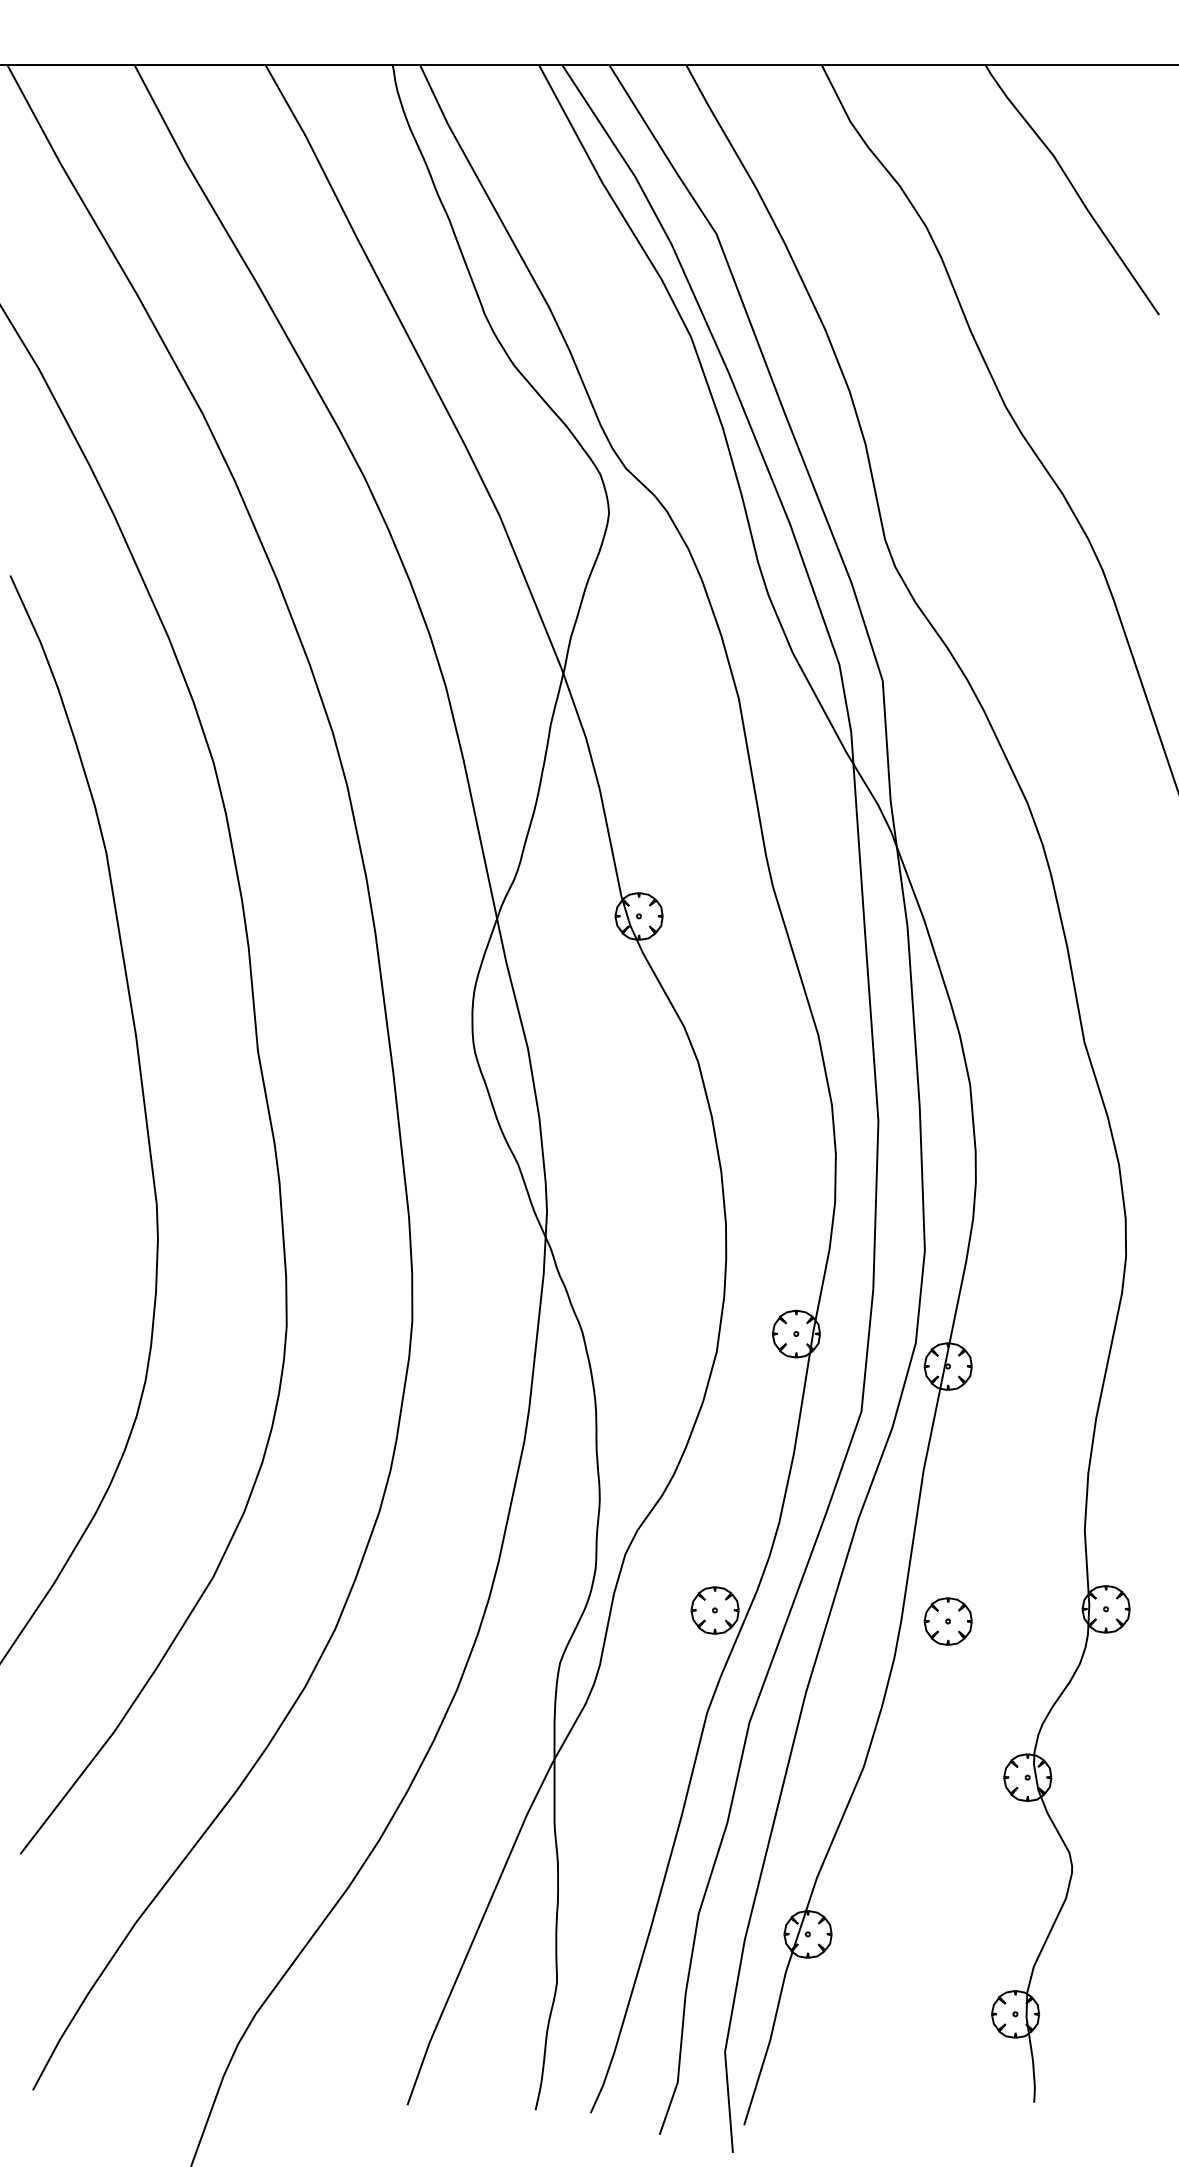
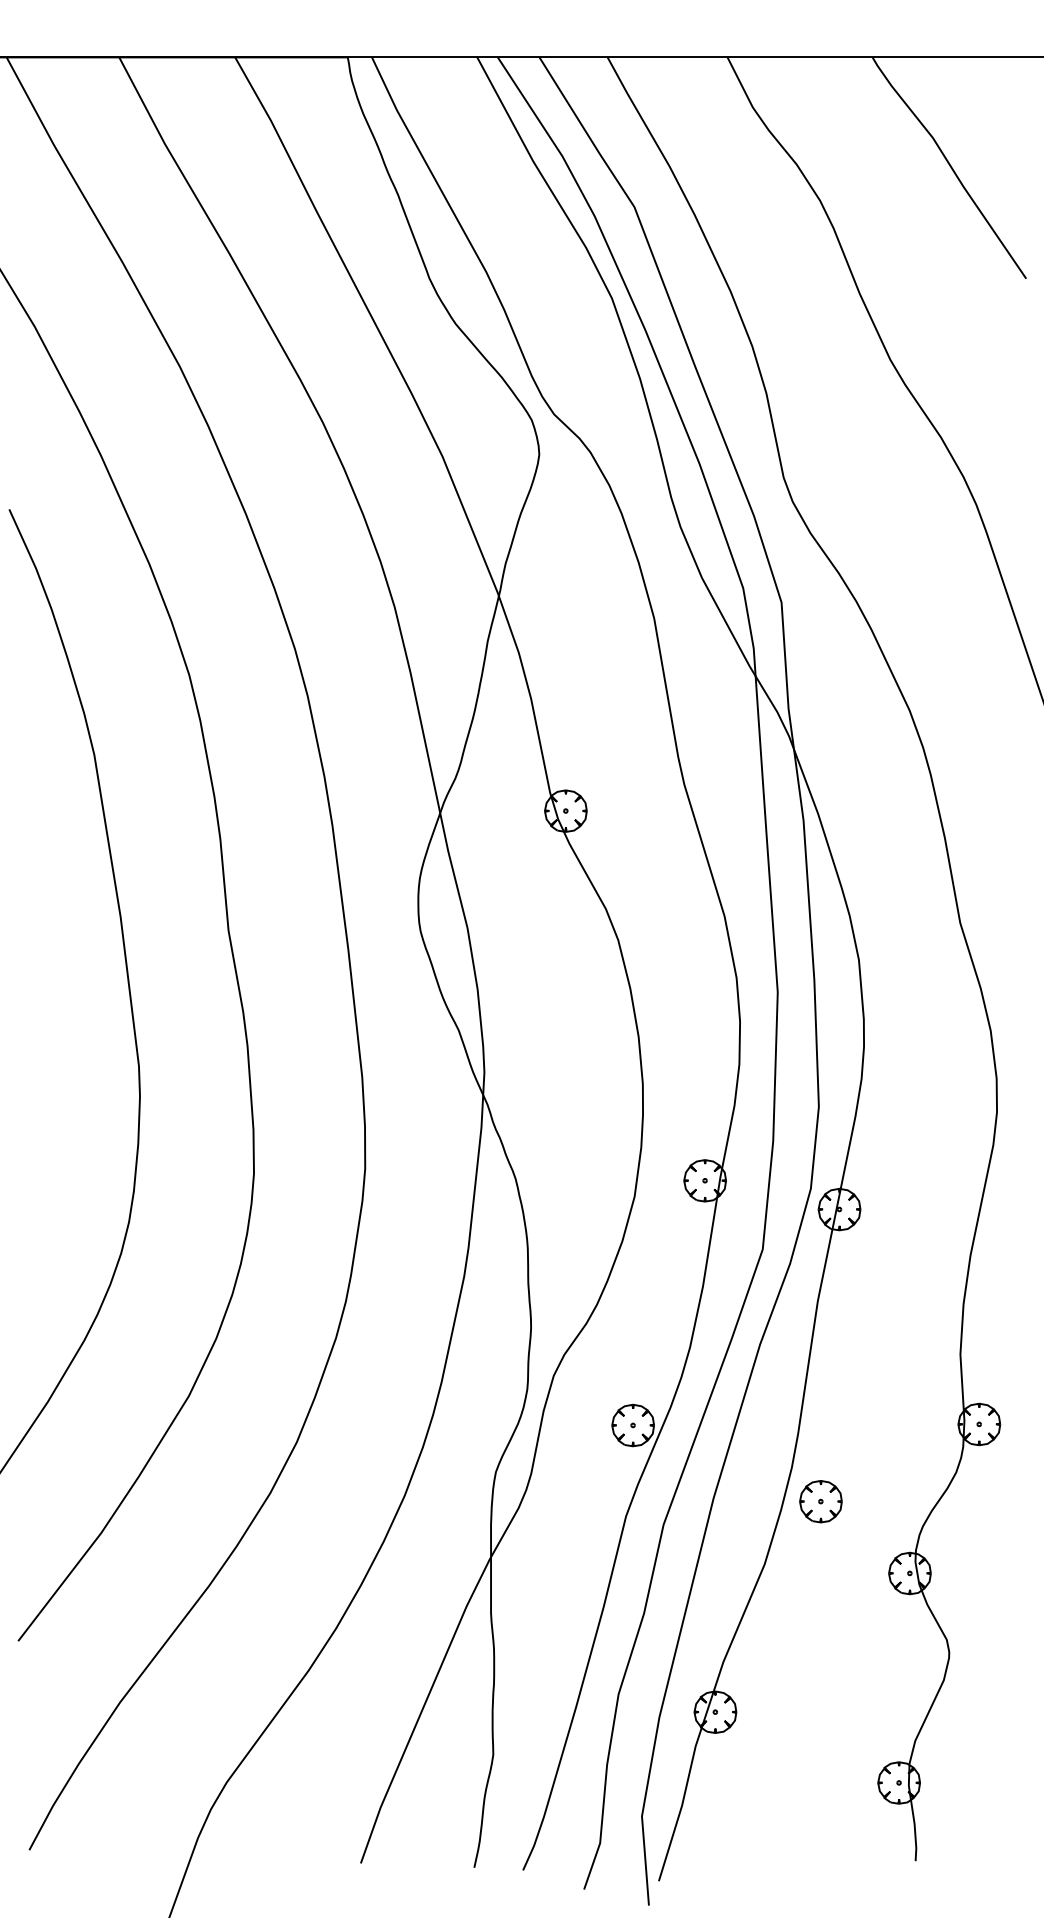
part: (947, 1621) -> (820, 1501), moved

